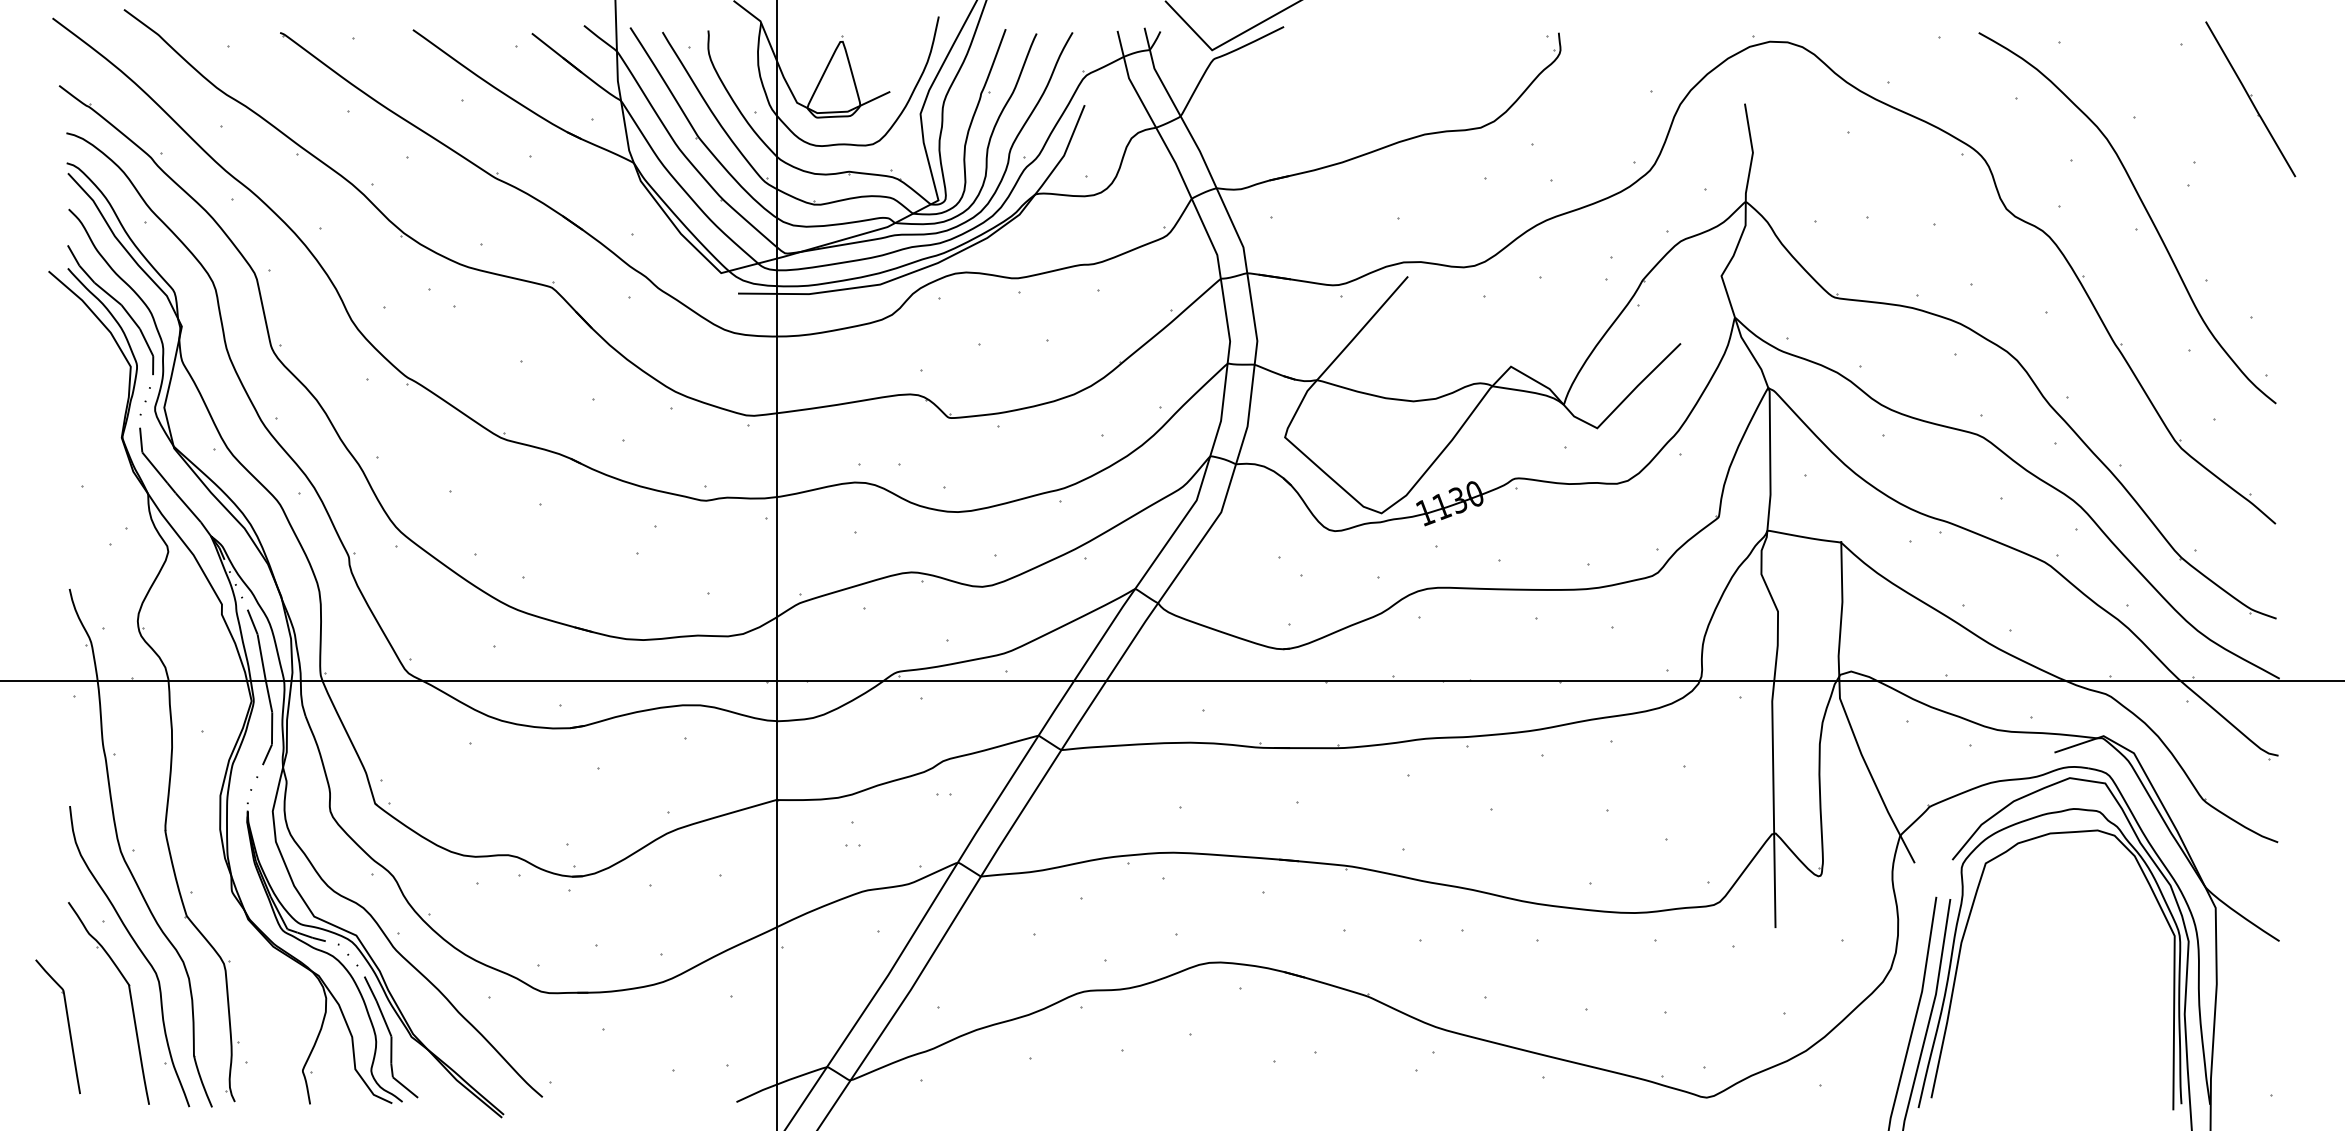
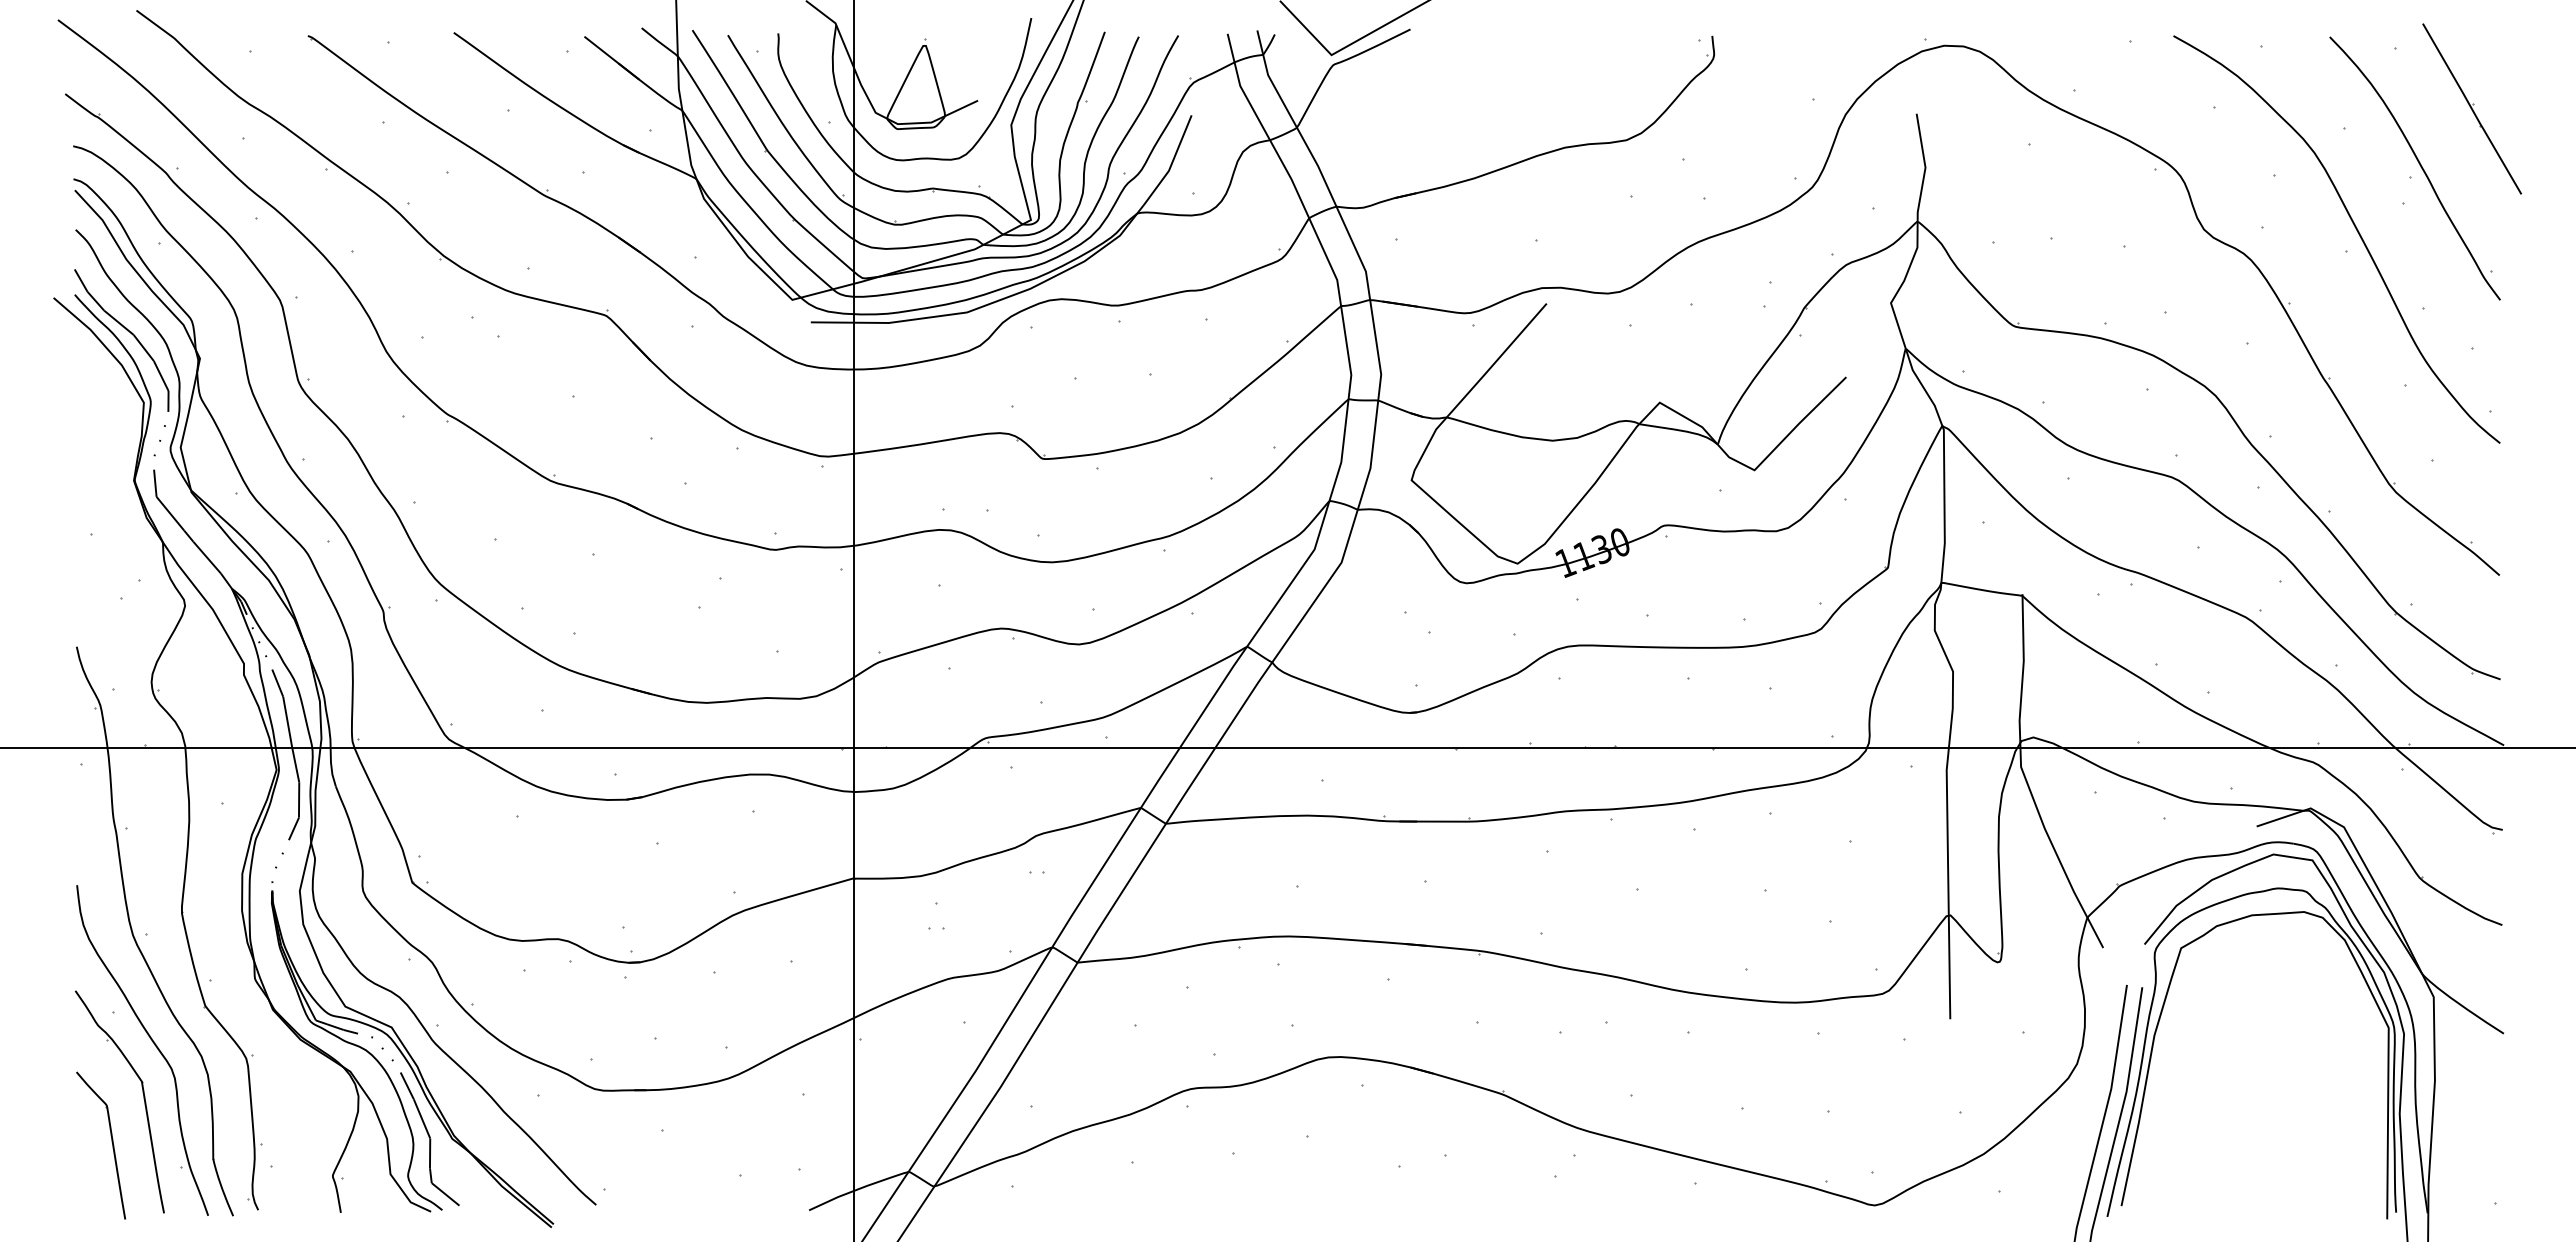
part: (2198, 153) -> (2414, 168), added
part: (67, 1023) -> (111, 1142), moved

